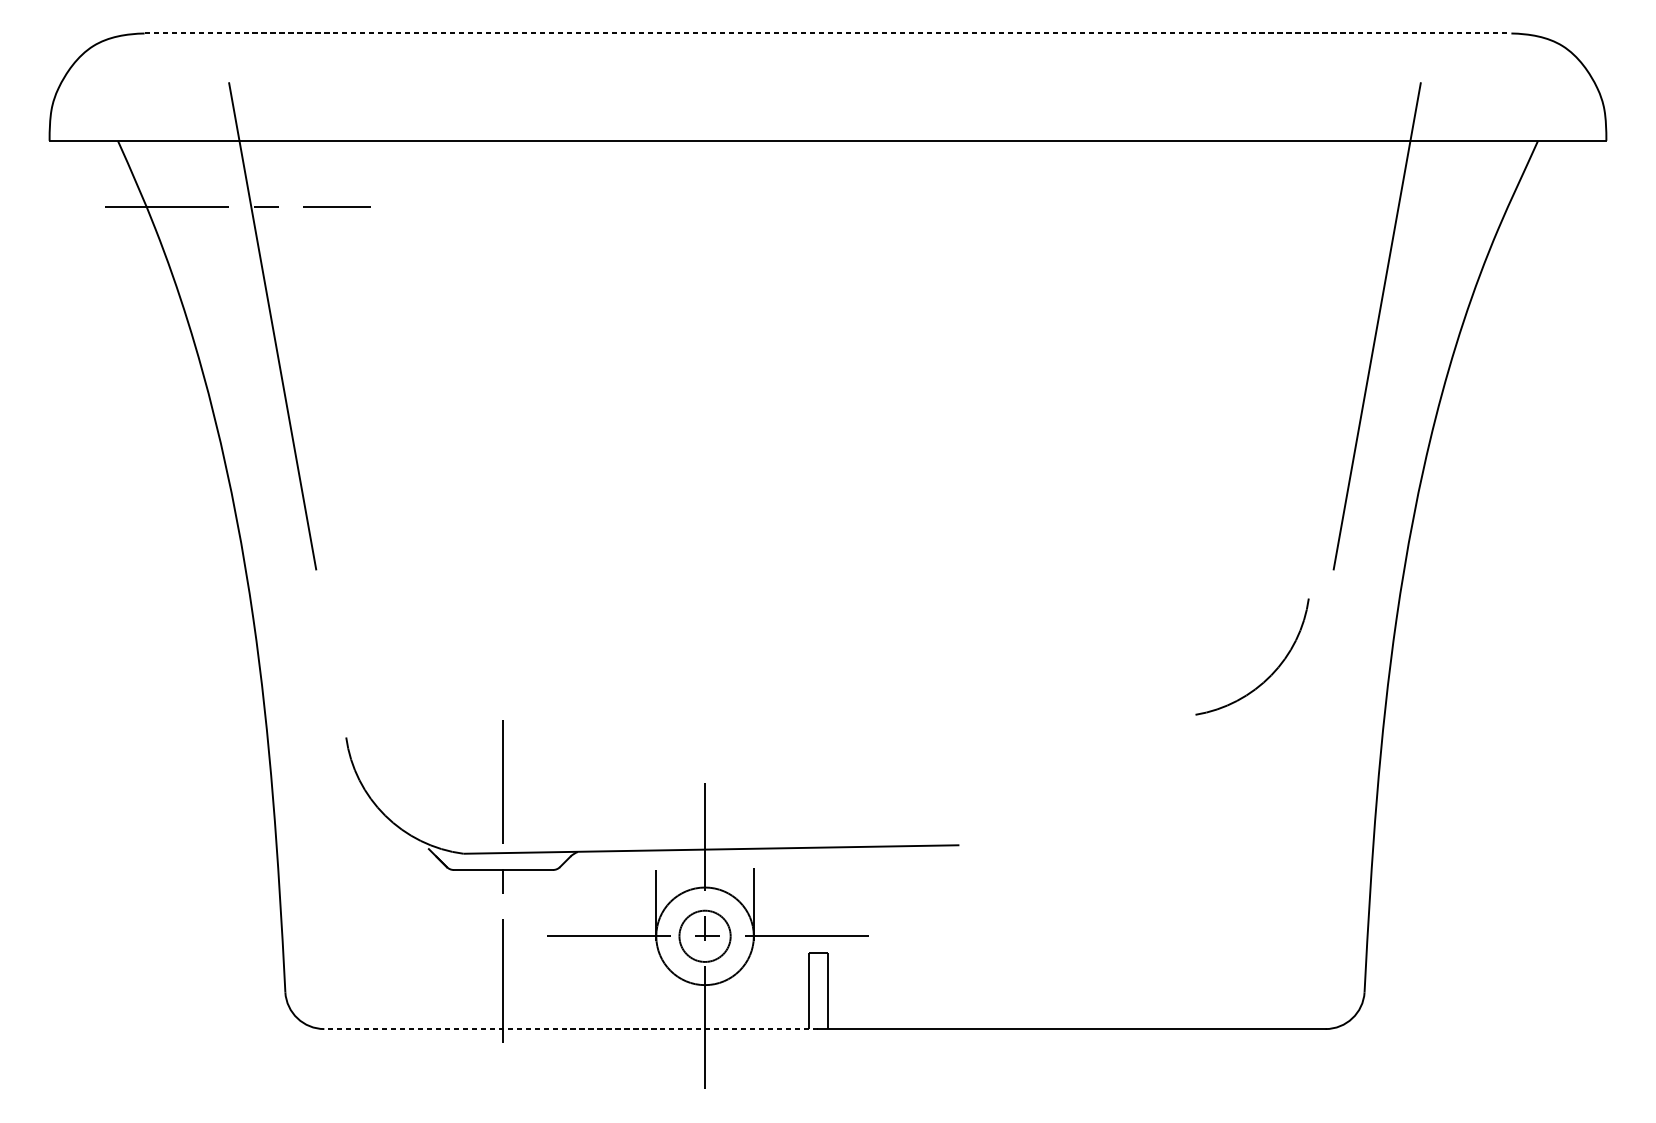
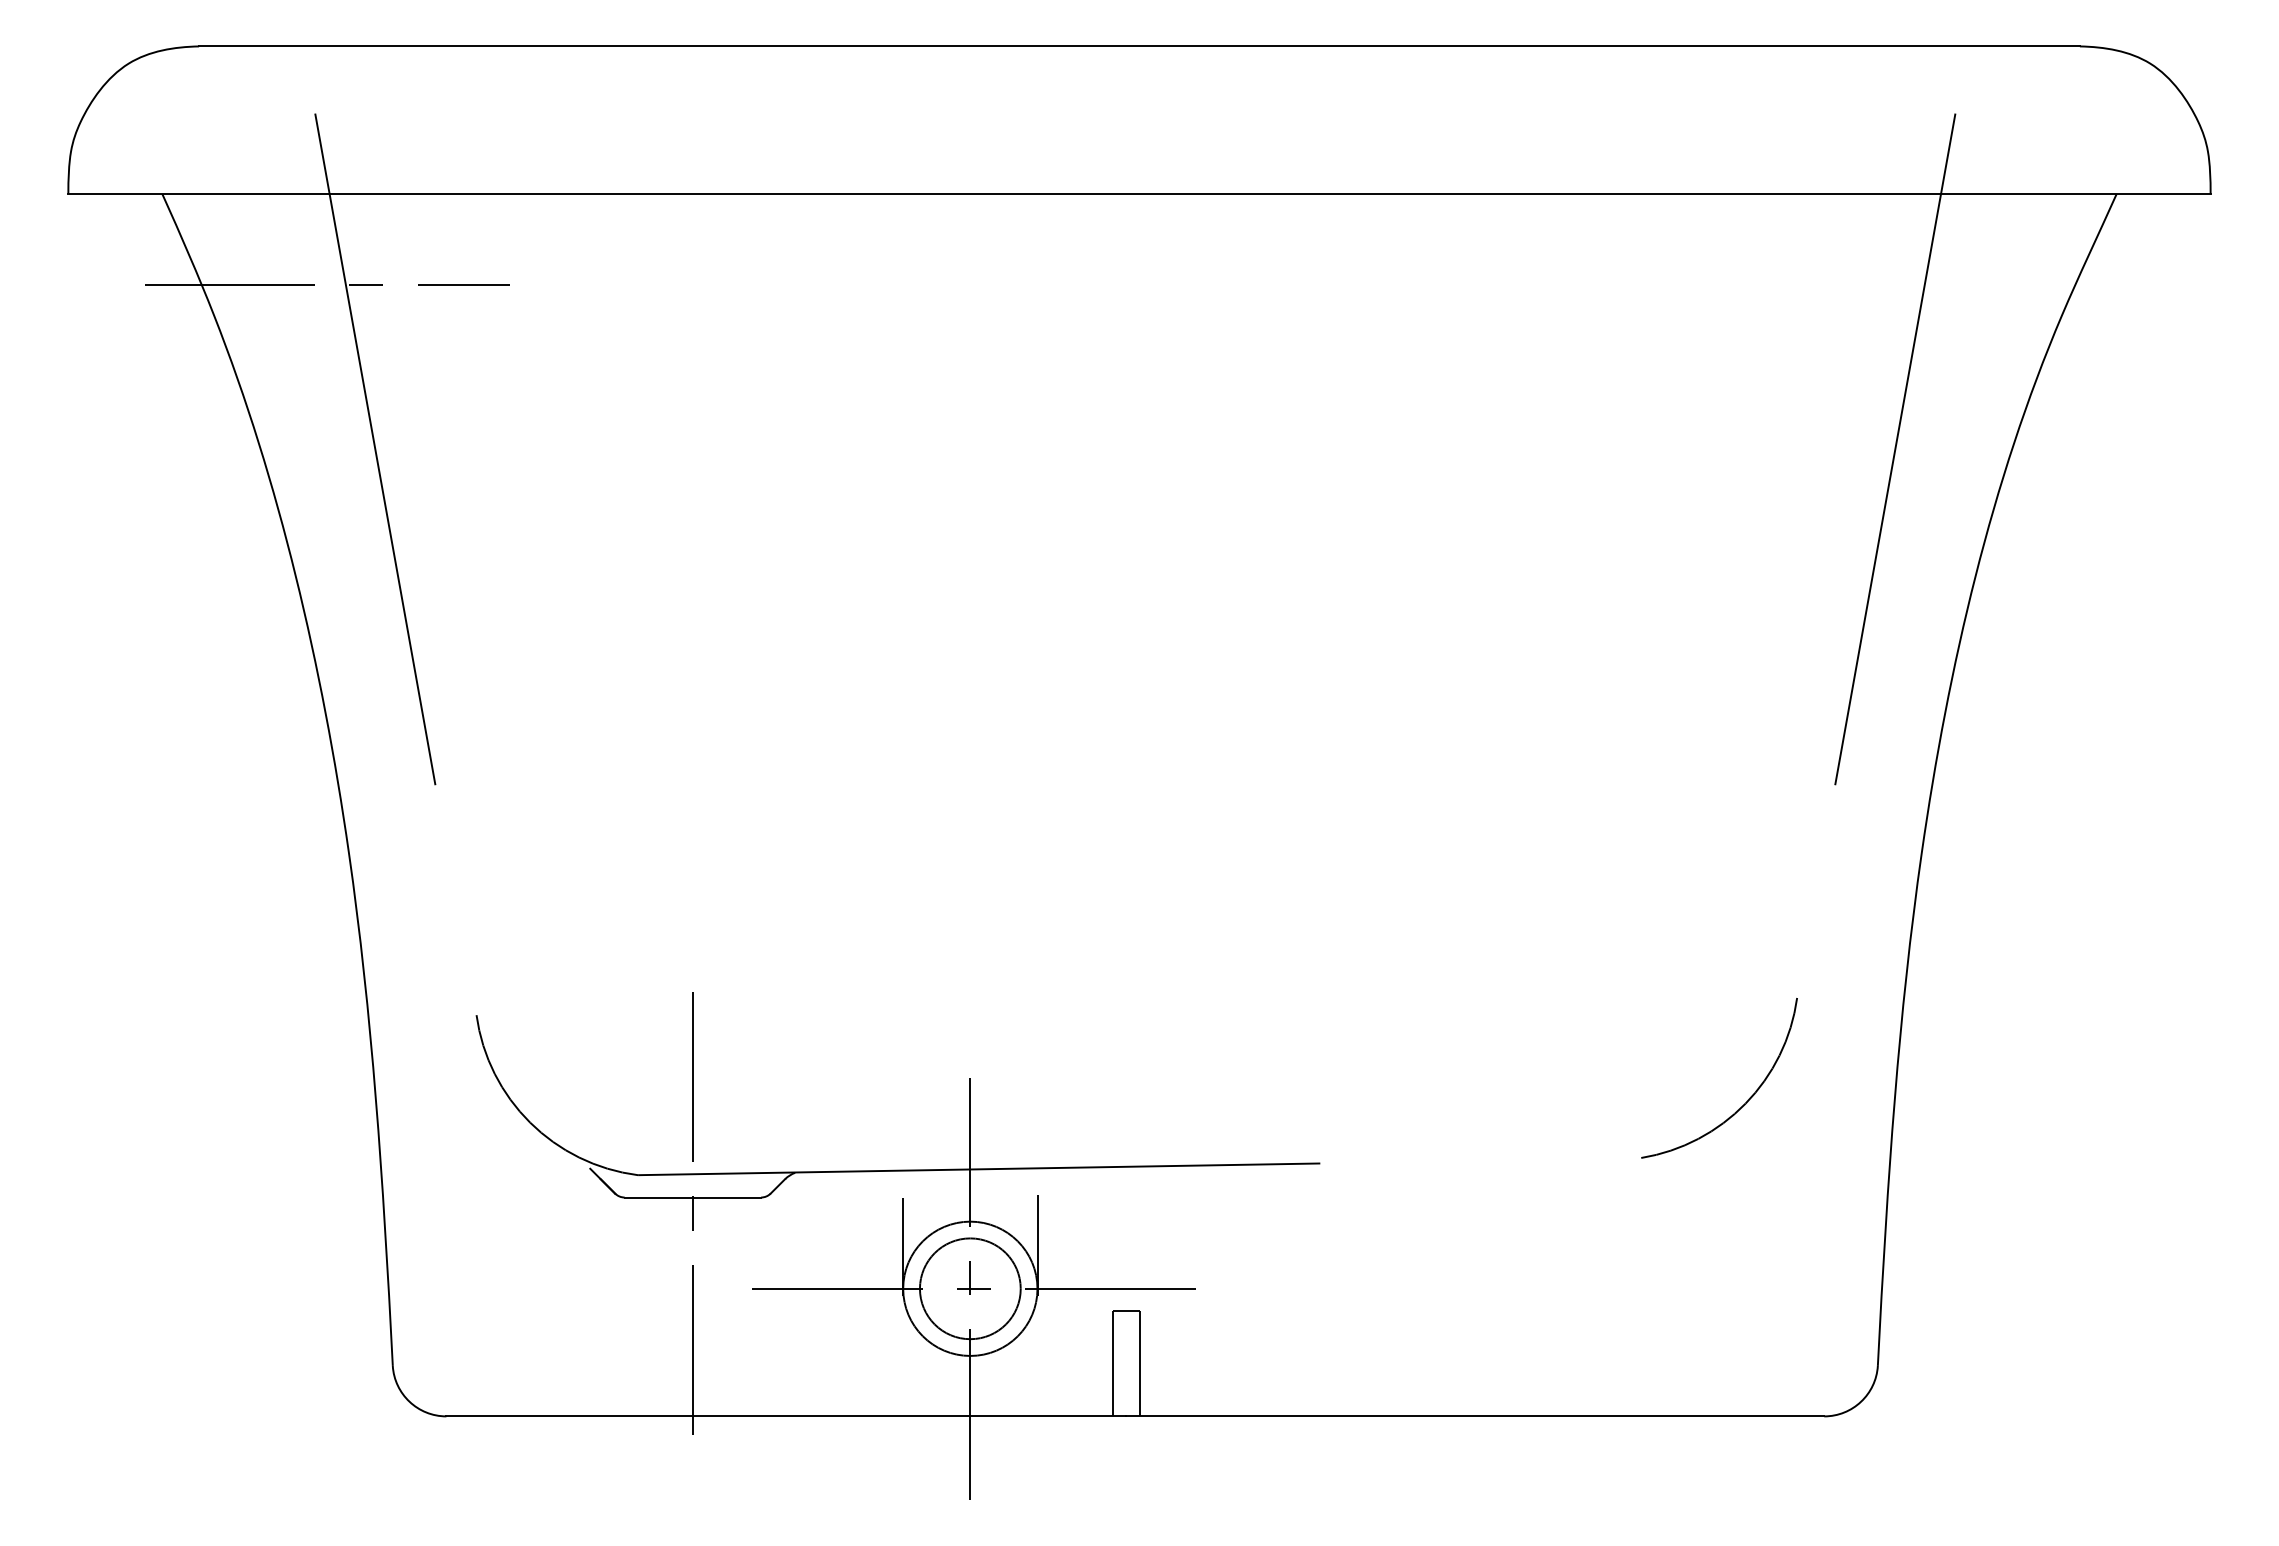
line: (828, 33) -> (1139, 46), dashed -> solid
arc: (1273, 671) -> (1748, 1098), moved
circle: (704, 936) -> (969, 1288), size x1.43
line: (571, 1029) -> (786, 1416), dashed -> solid

